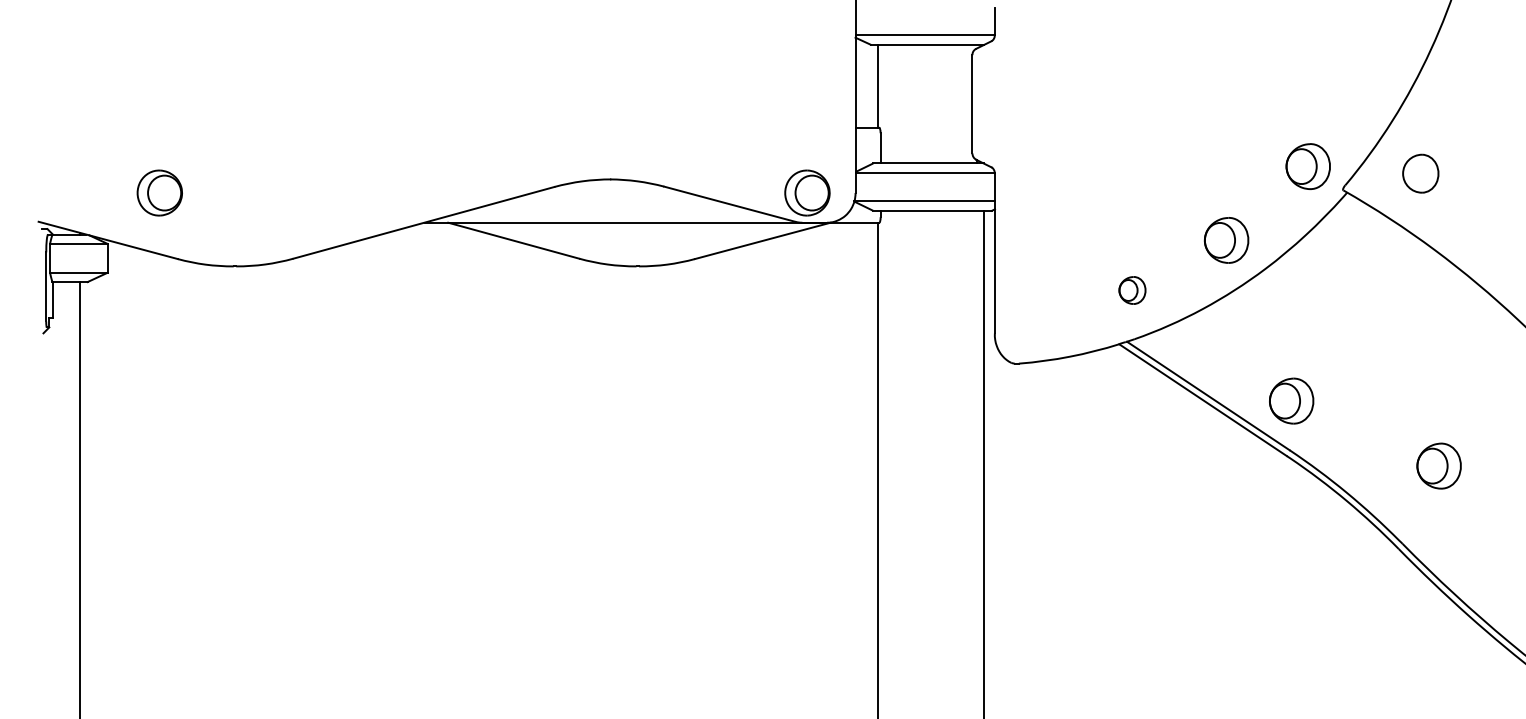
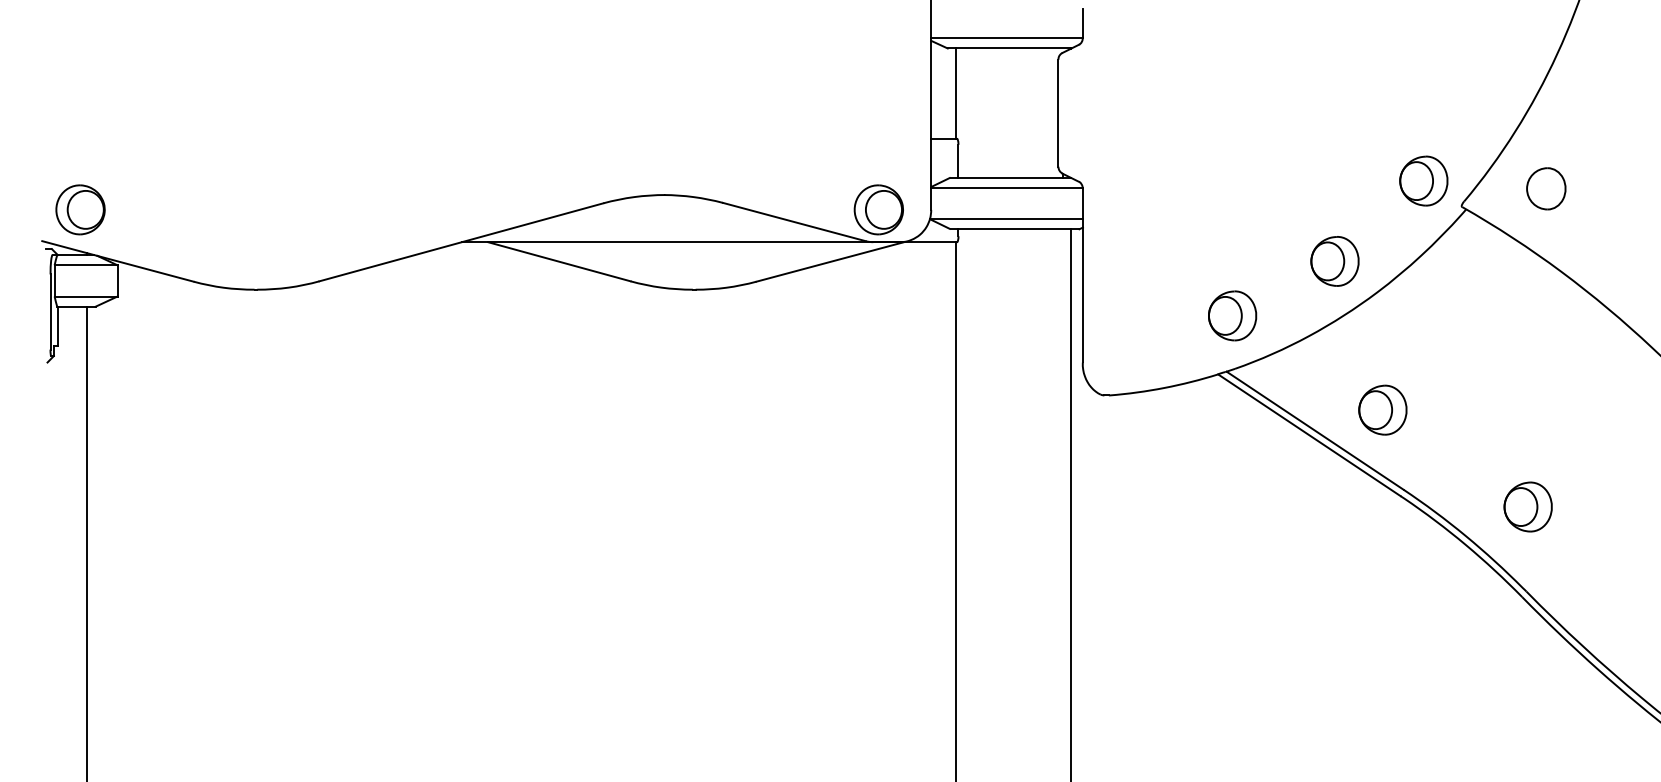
part: (159, 192) -> (80, 209), moved
part: (1132, 290) -> (1232, 315), size x1.67
part: (1291, 400) -> (1382, 409), moved
part: (1438, 465) -> (1527, 506), moved

